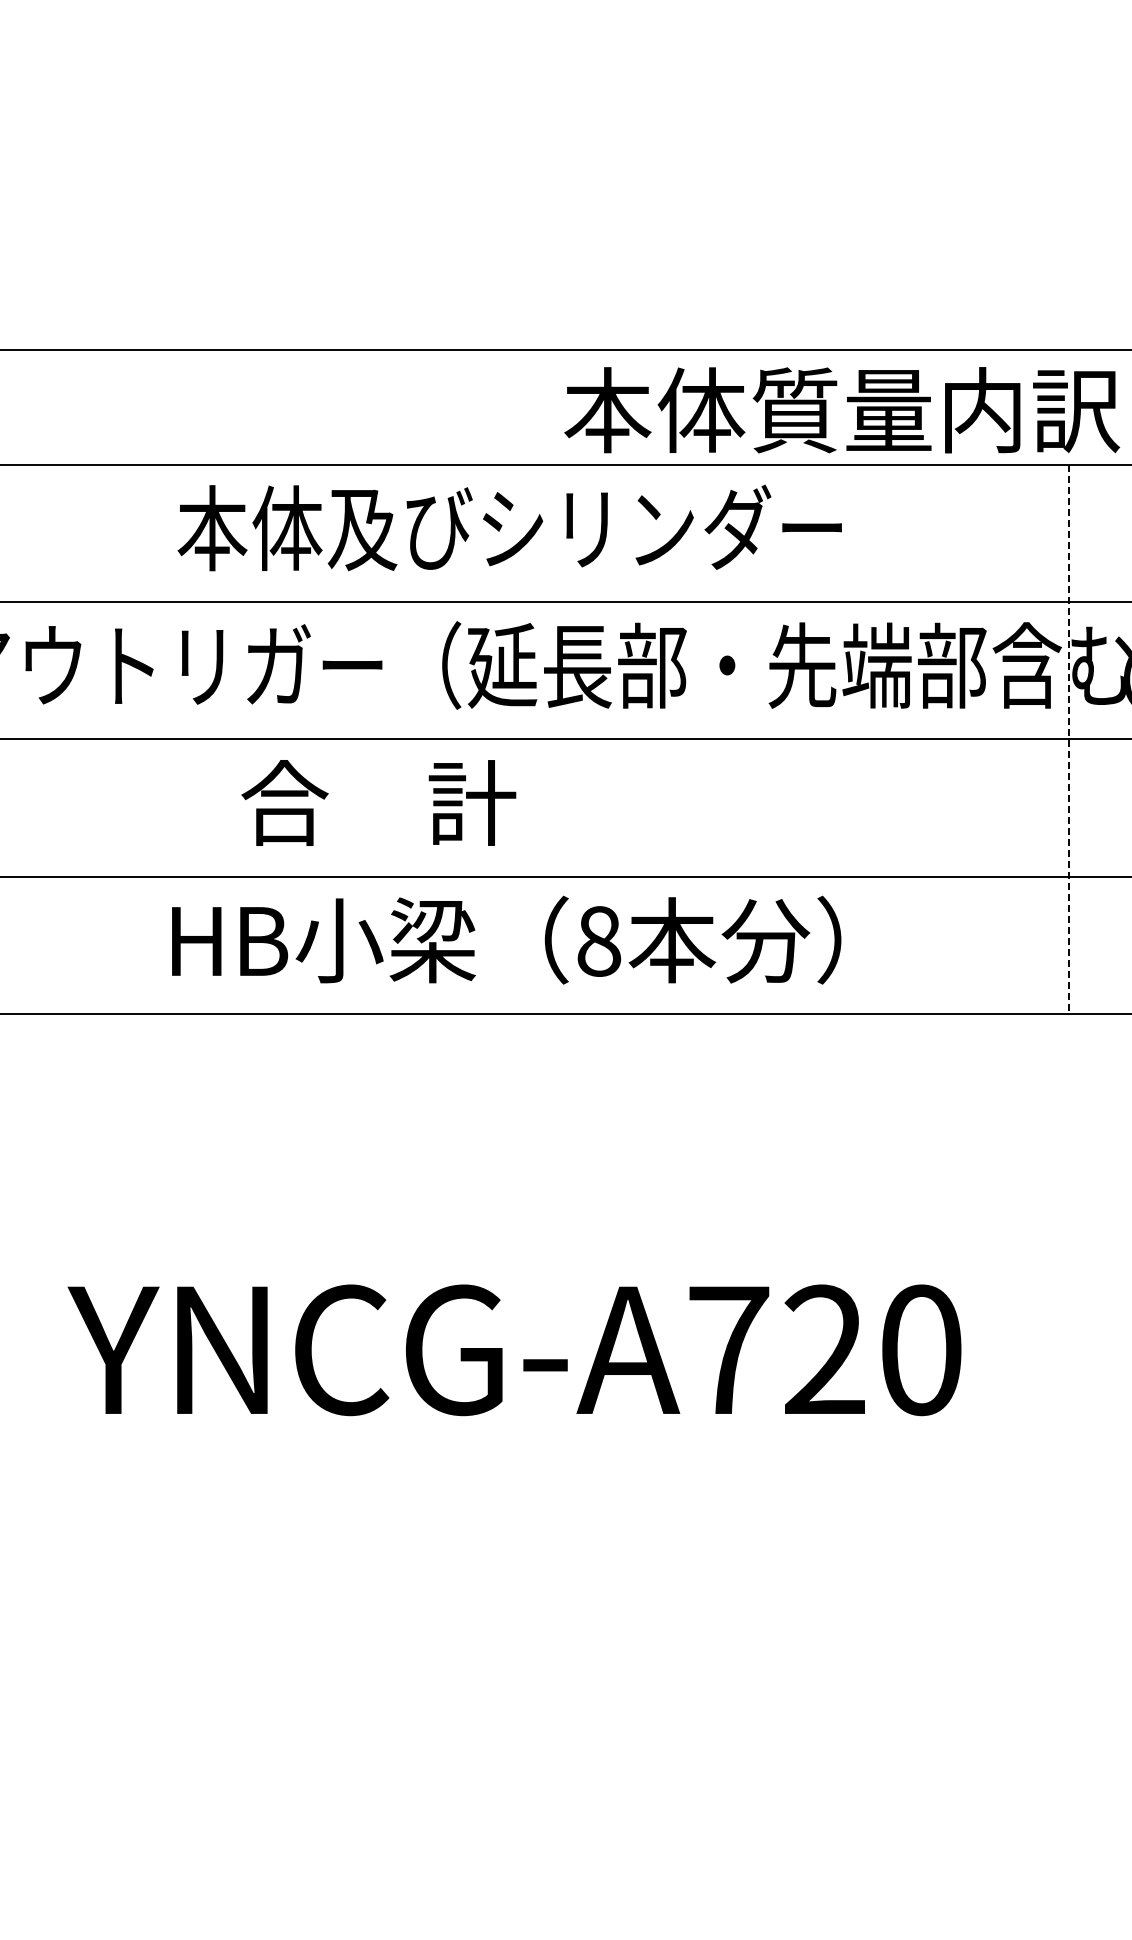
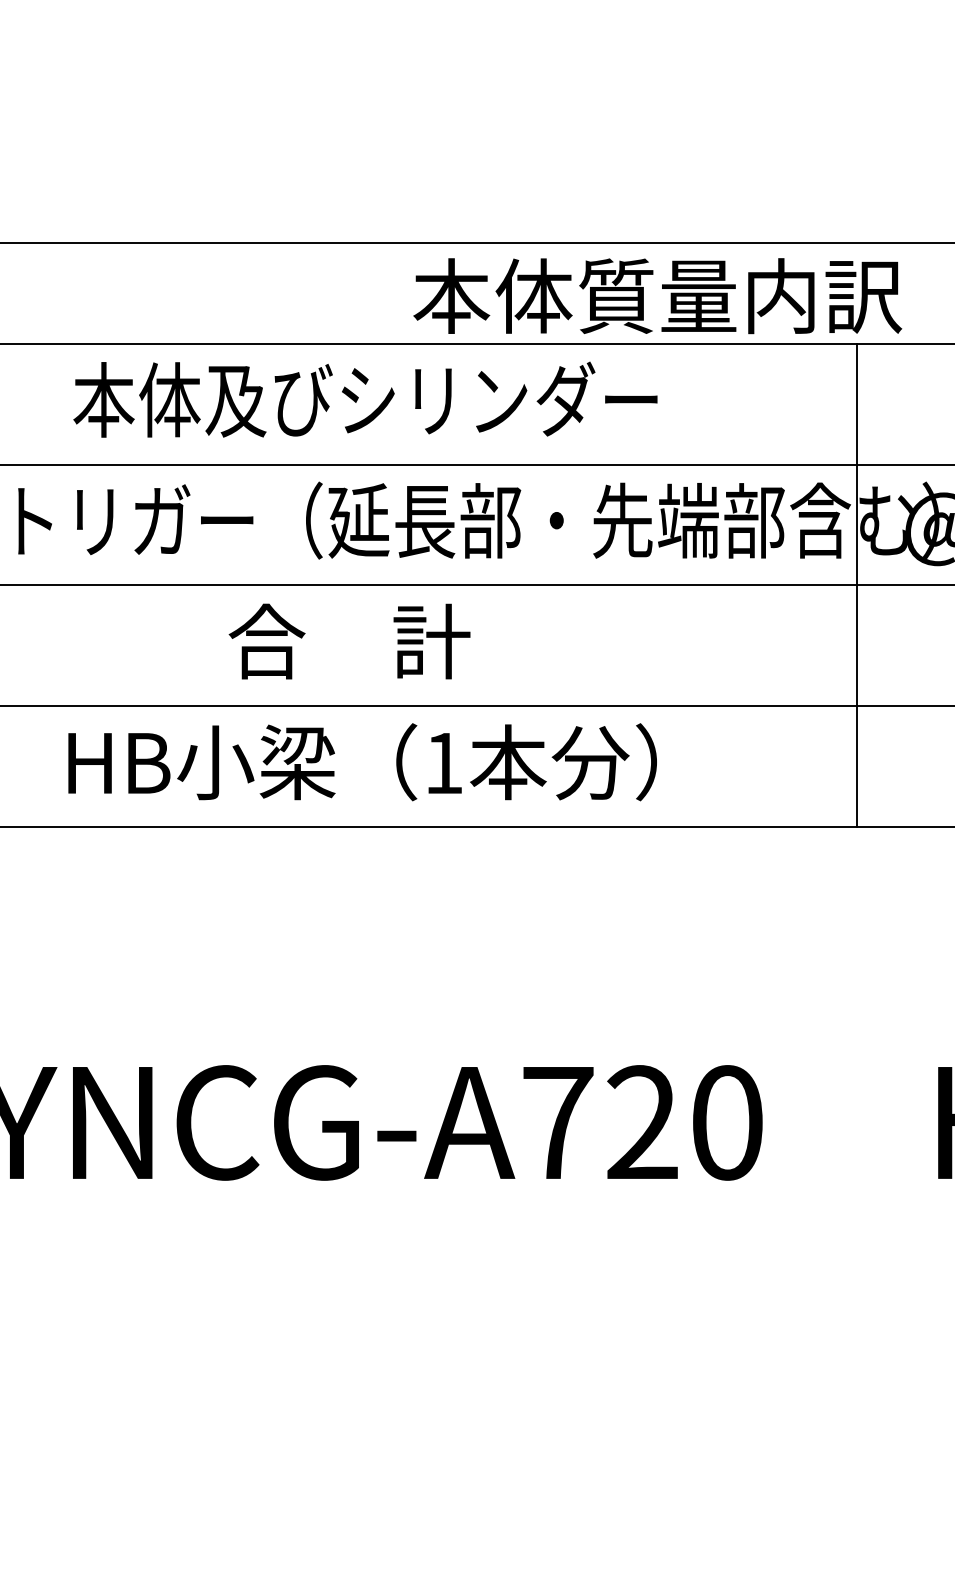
line: (1068, 739) -> (856, 585), dashed -> solid
text: (378, 802) -> (349, 641), moved
text: (599, 941) -> (444, 763), 8 -> 1

